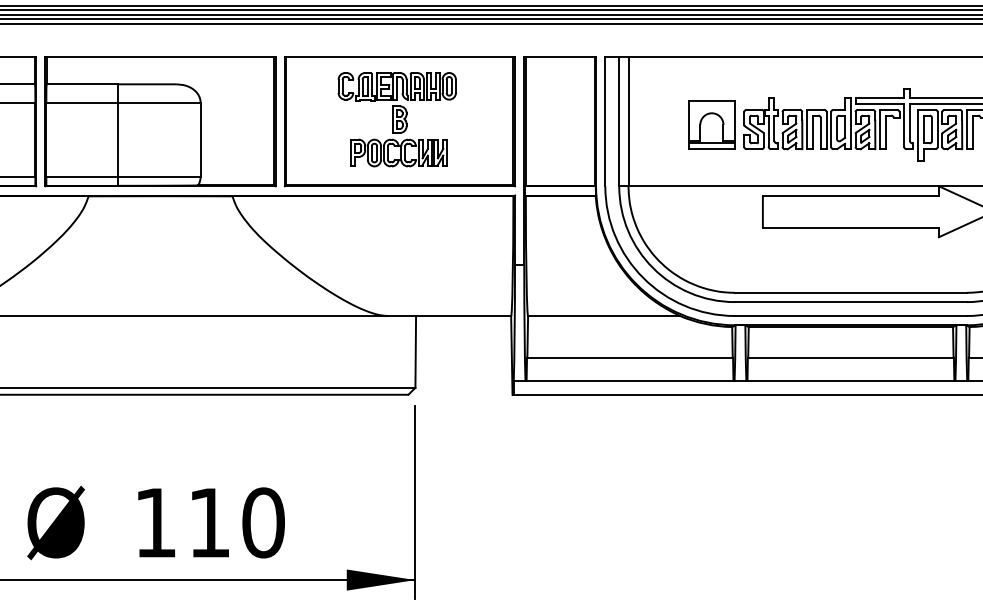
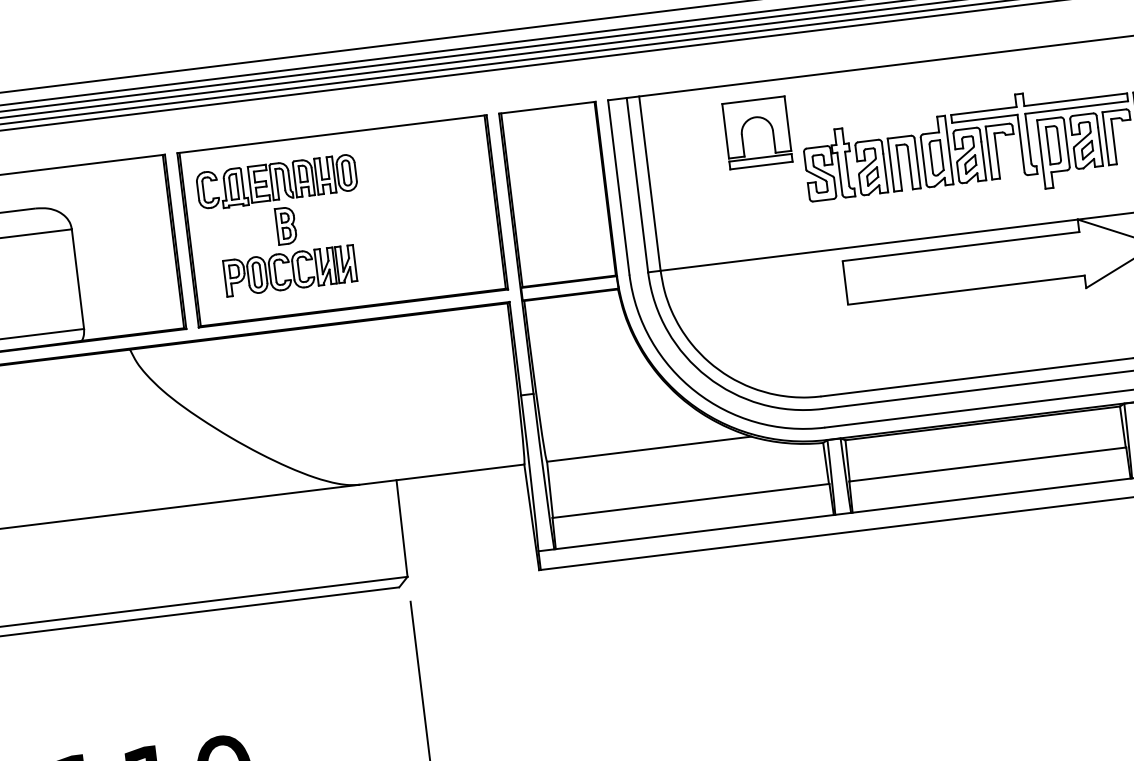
part: (396, 119) -> (281, 226), moved
part: (711, 124) -> (756, 132), moved

